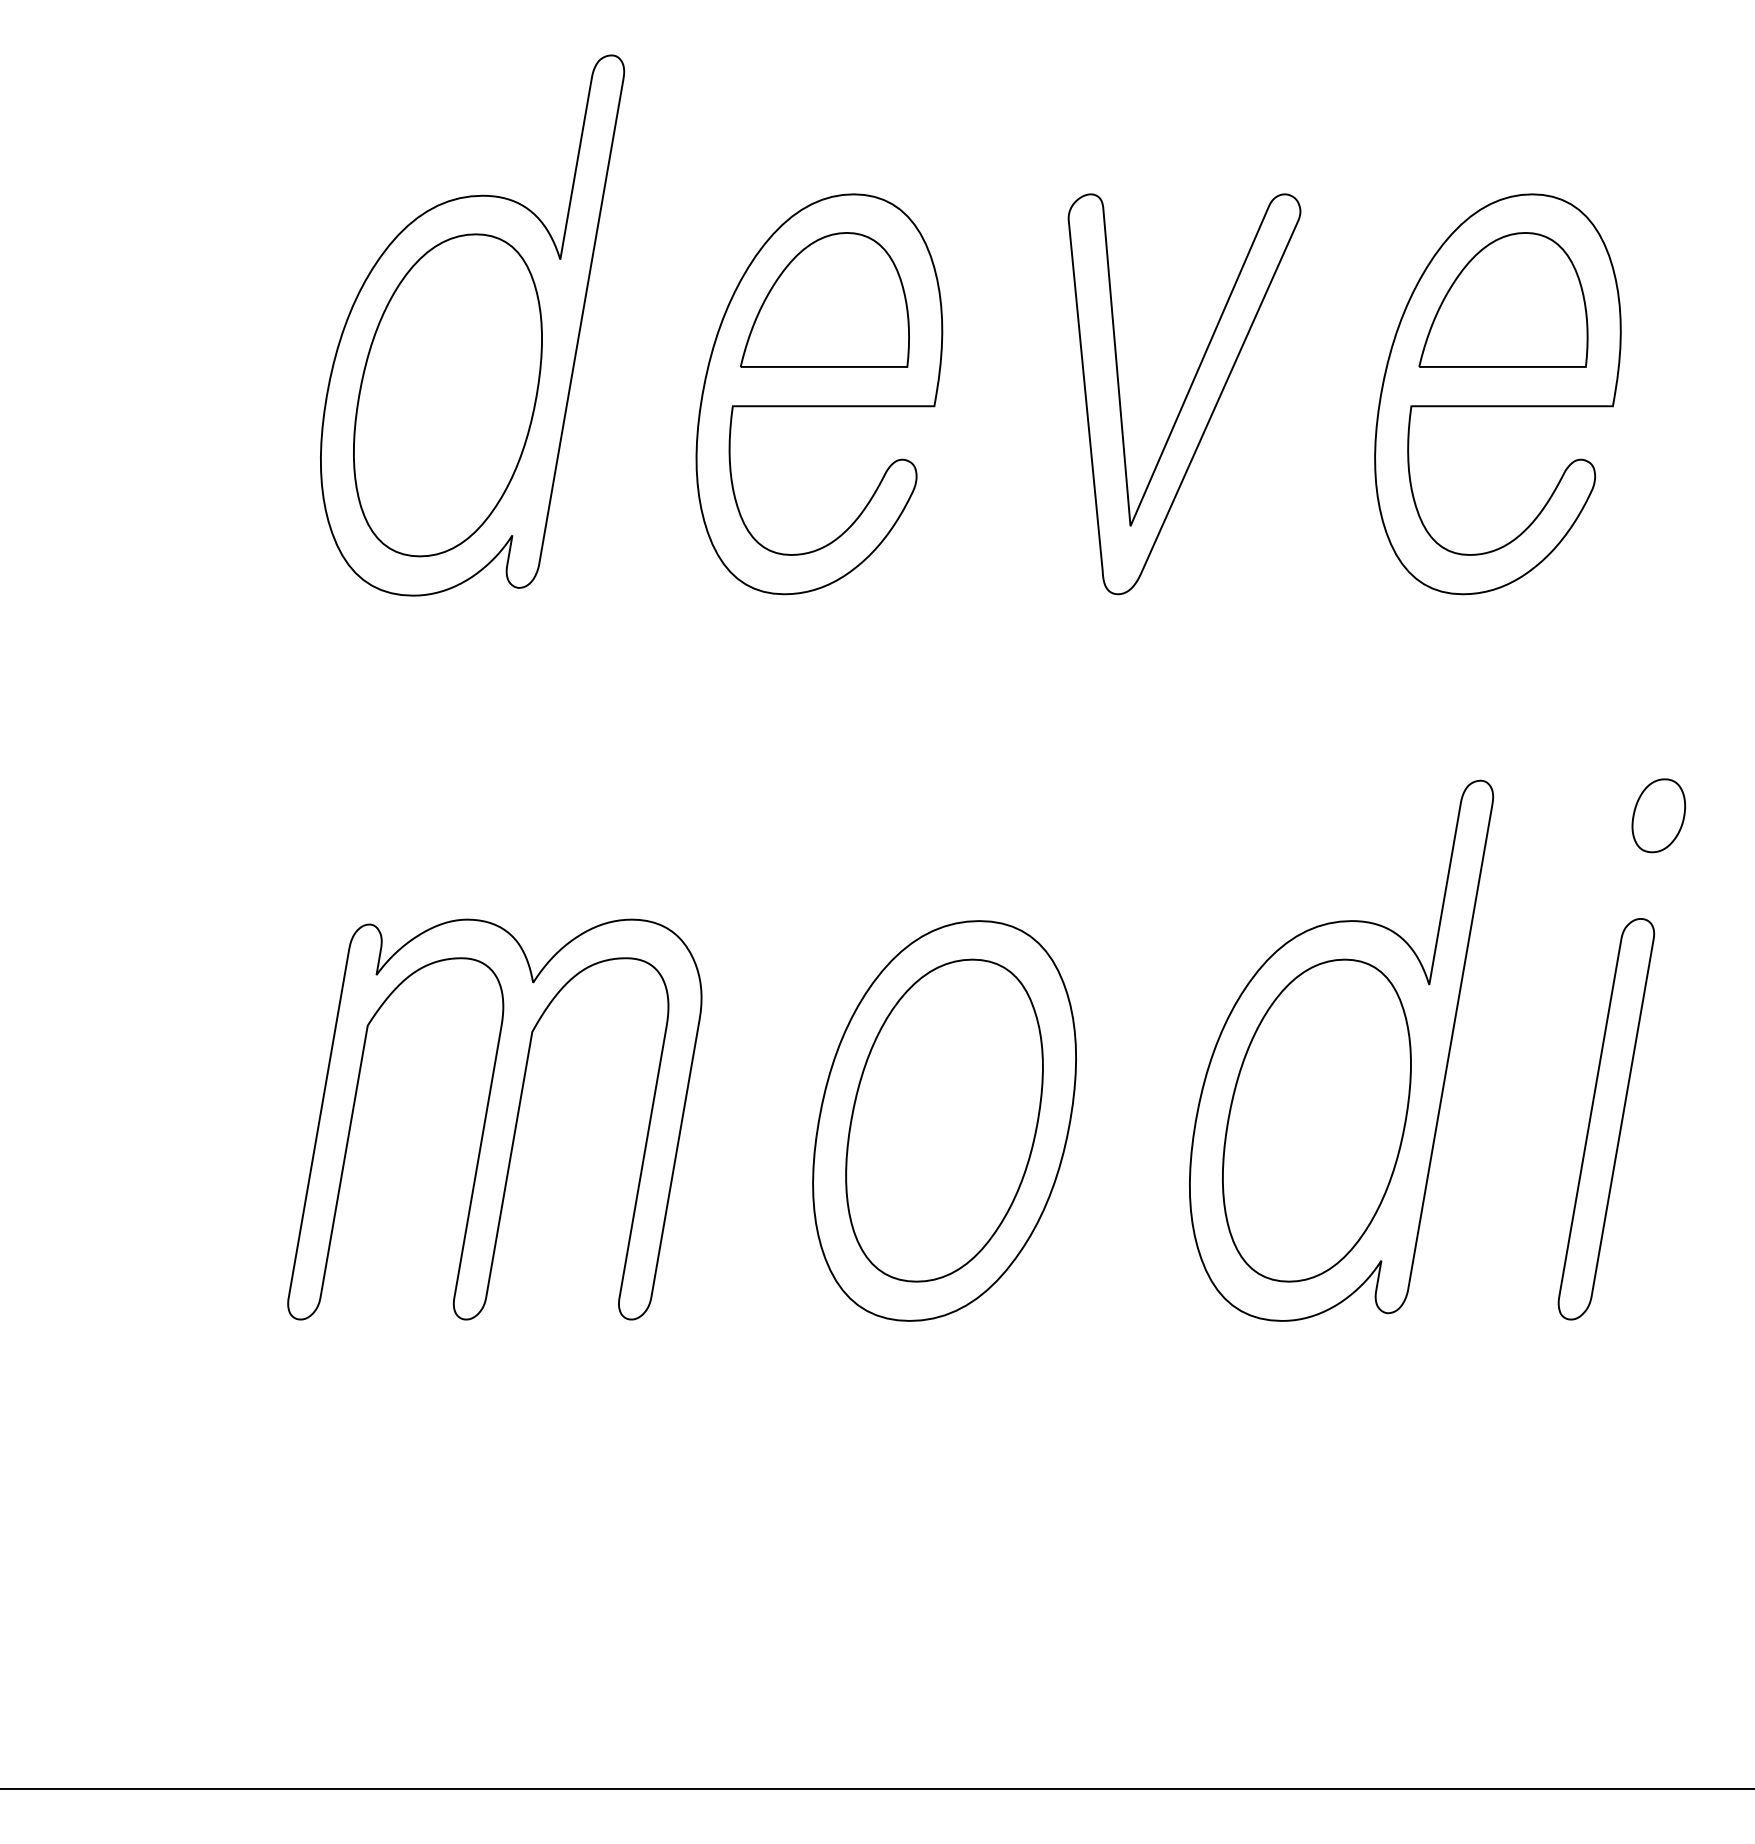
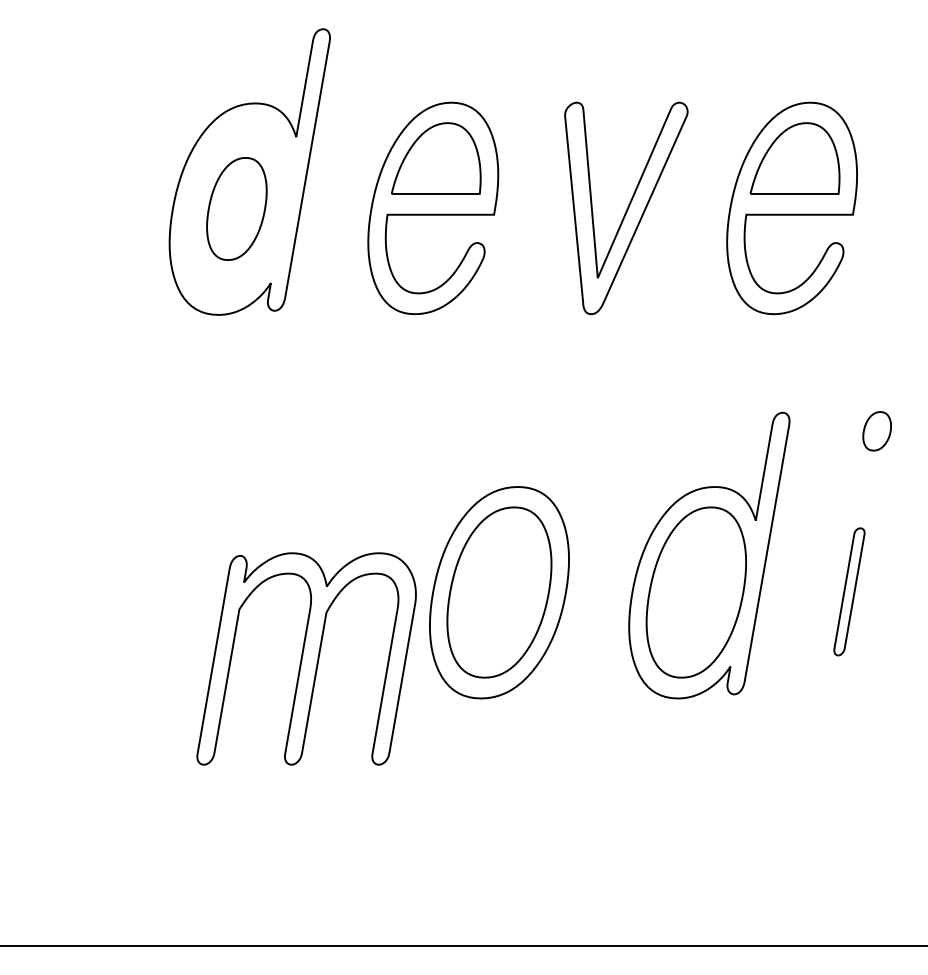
part: (447, 394) -> (236, 208), size x0.6
part: (494, 1118) -> (306, 658), moved
part: (1606, 1118) -> (849, 591), size x0.6

